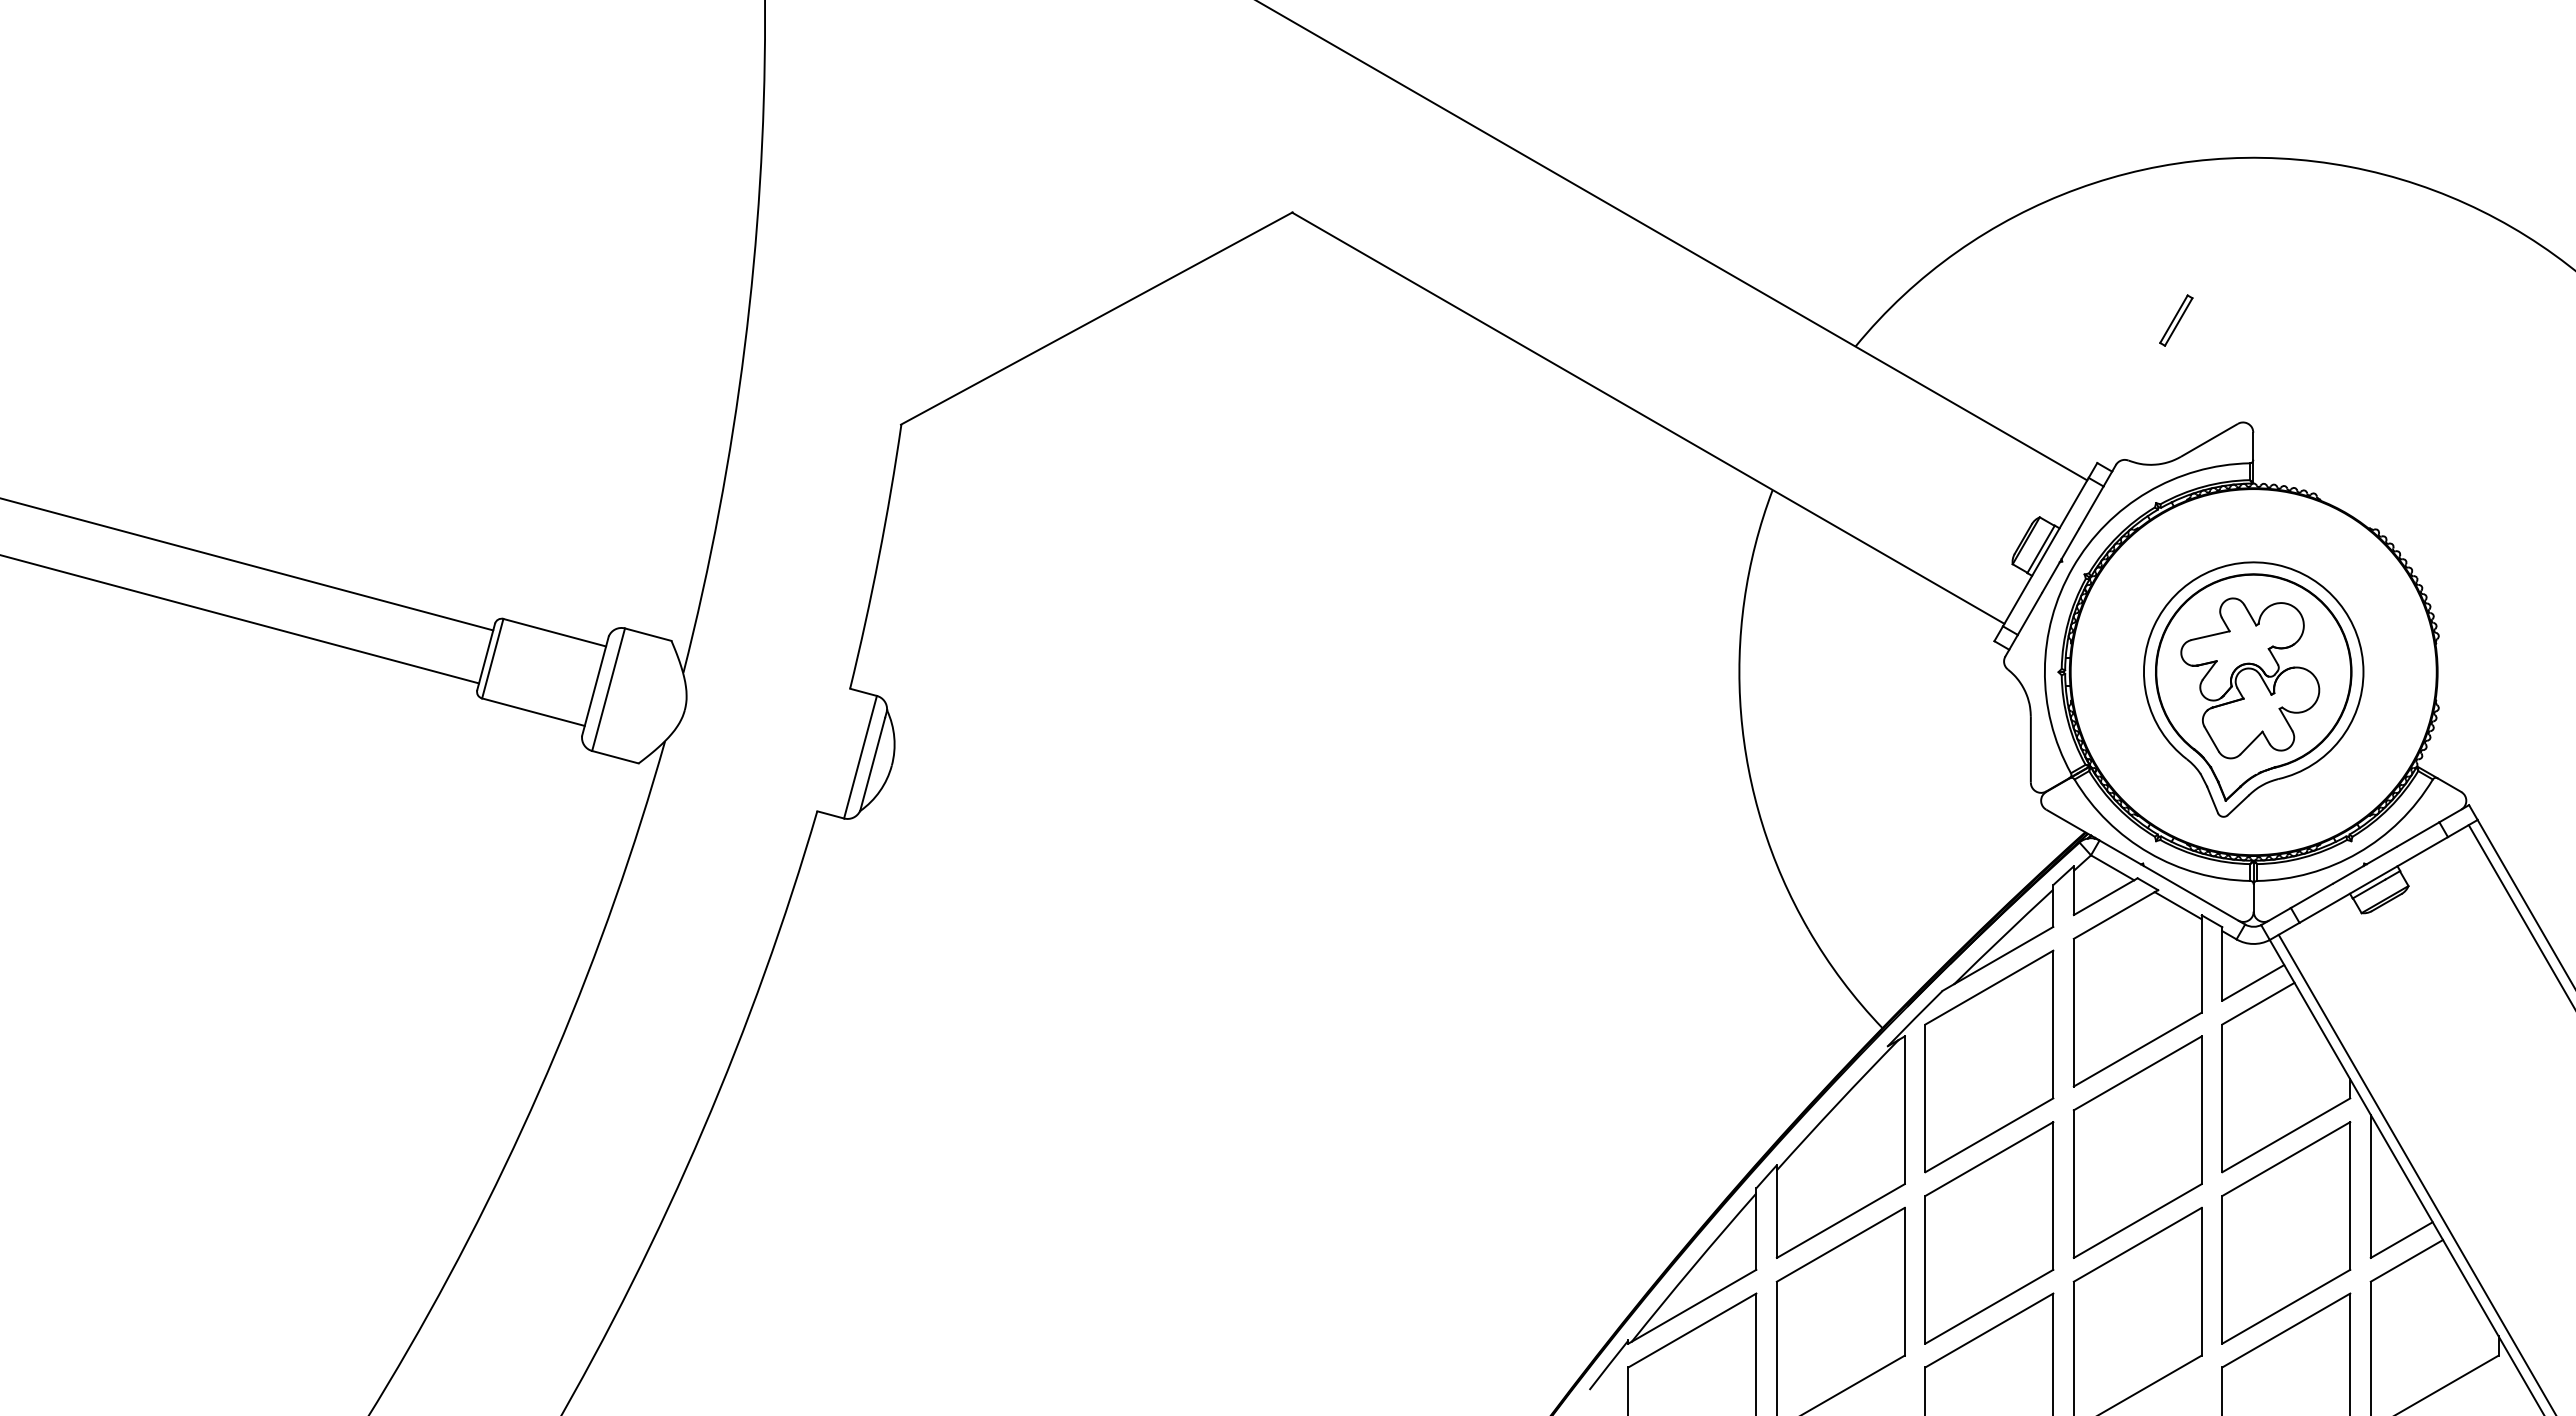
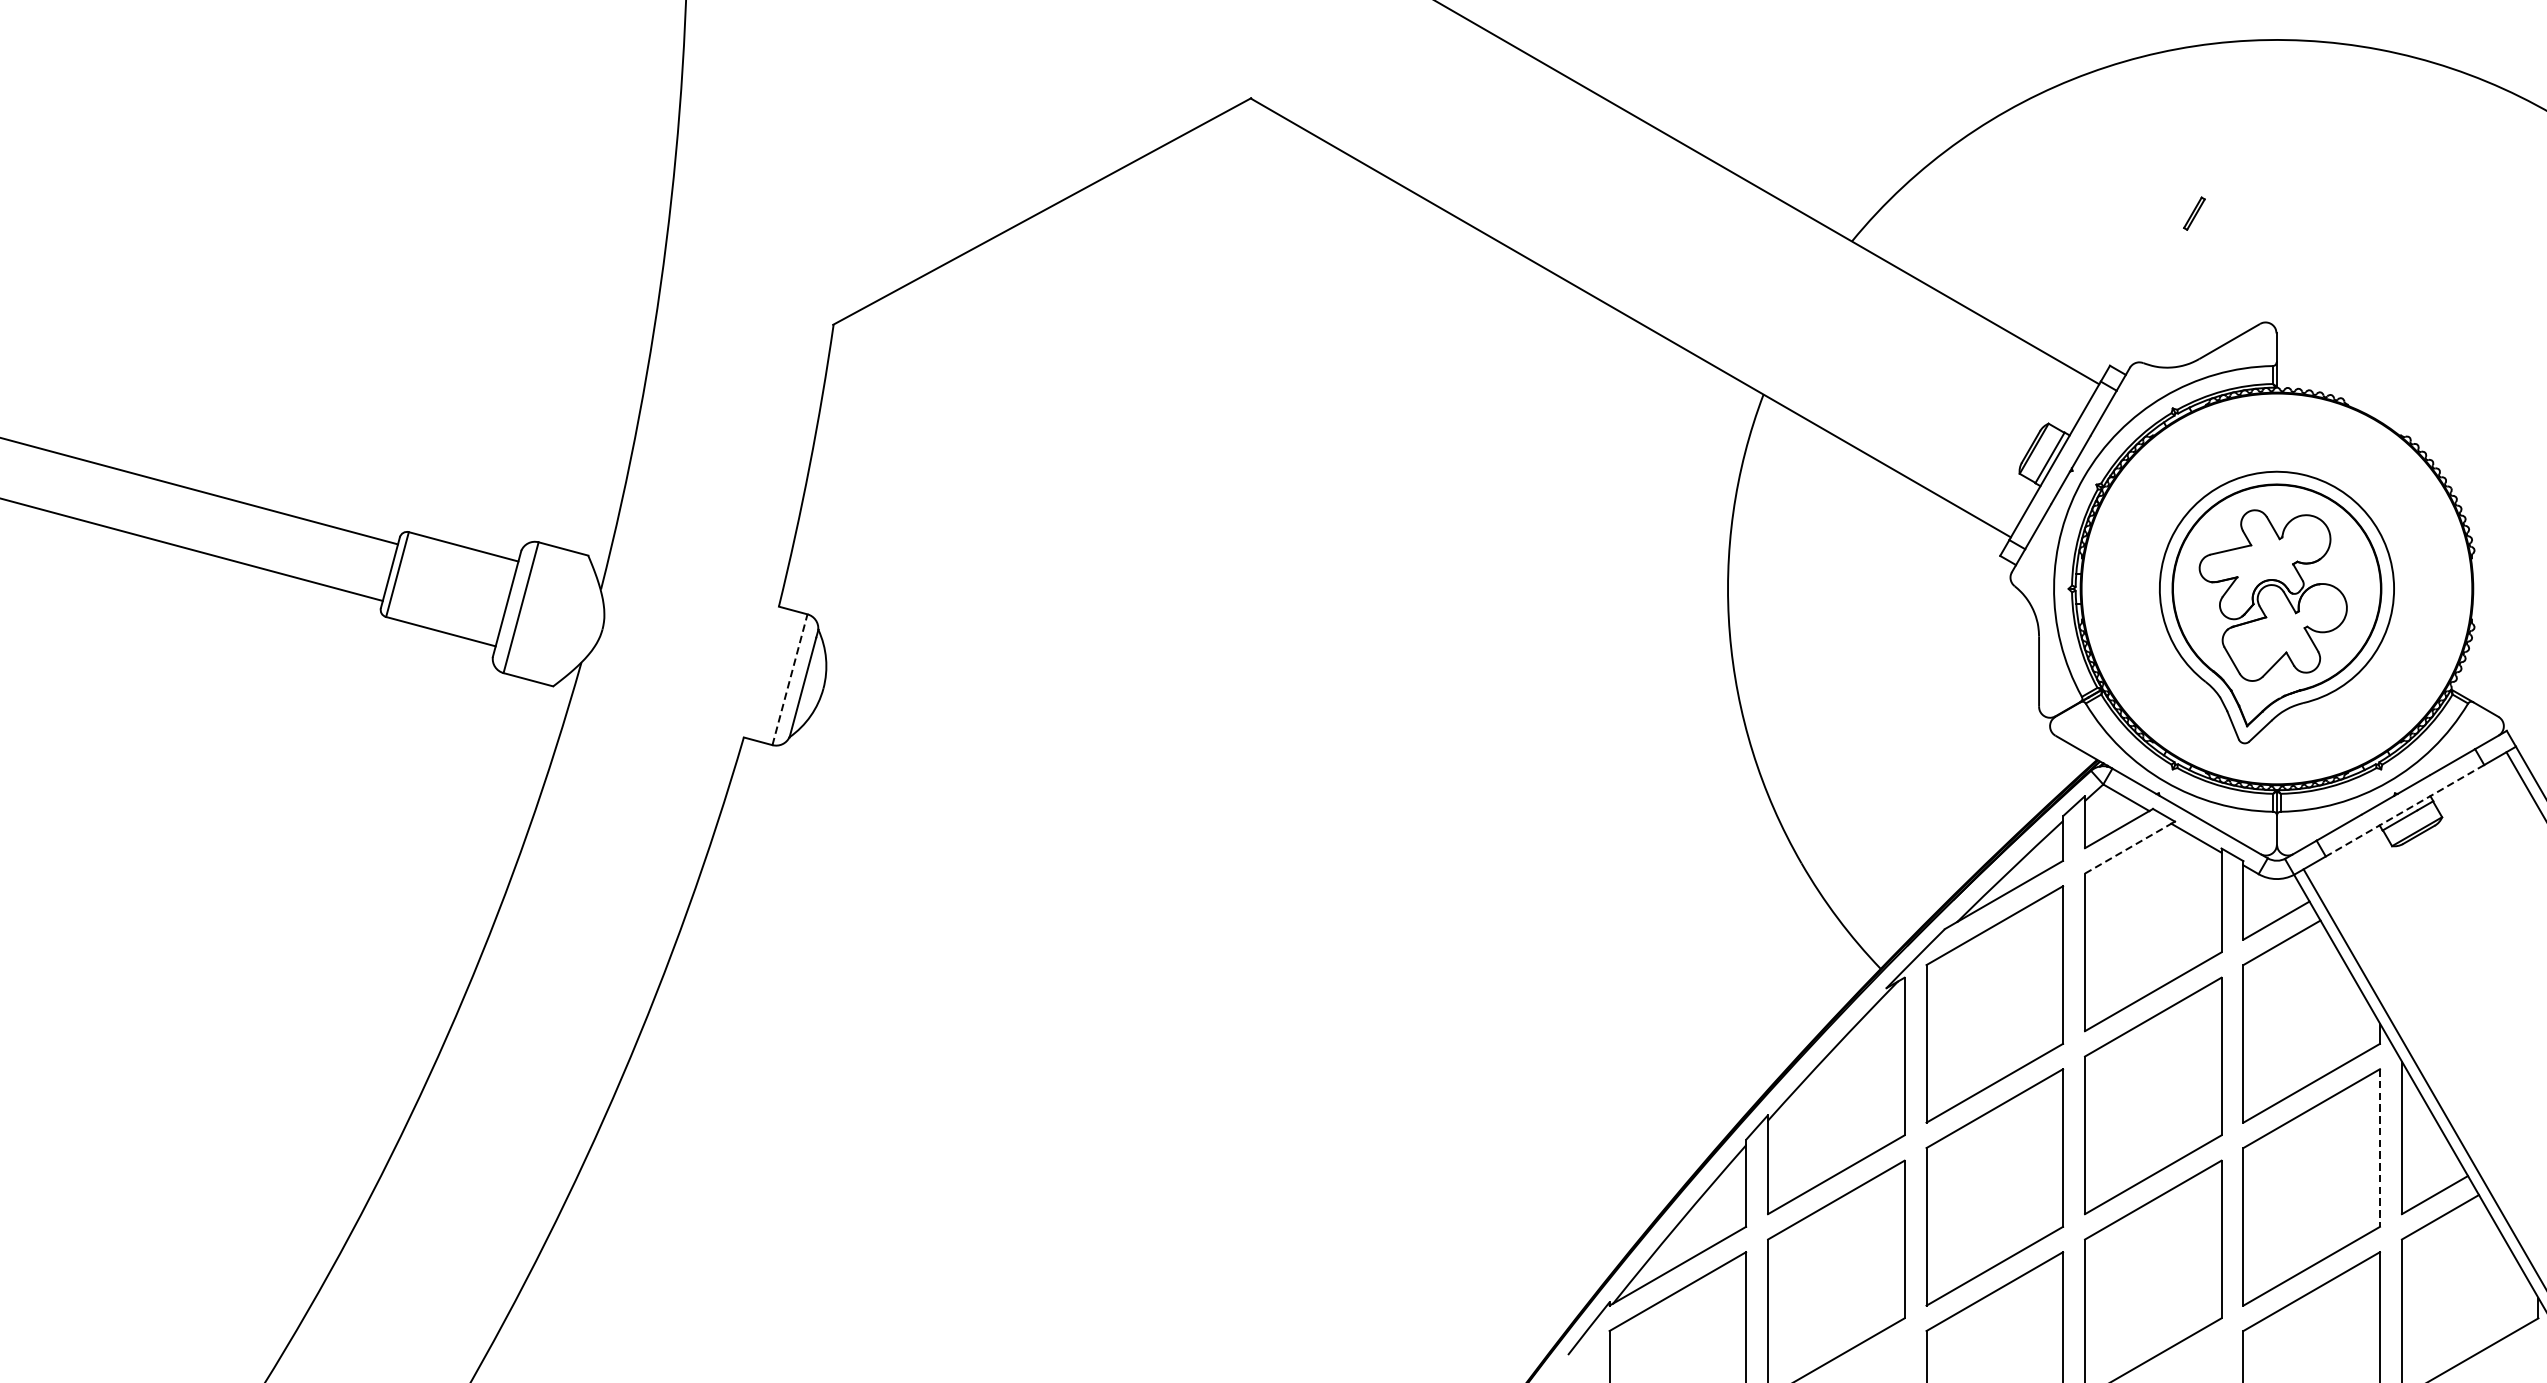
part: (2176, 320) -> (2194, 213), size x0.6
line: (860, 756) -> (789, 678), solid -> dashed
line: (2373, 879) -> (2404, 810), solid -> dashed
line: (2114, 915) -> (2128, 848), solid -> dashed
line: (2350, 1195) -> (2380, 1147), solid -> dashed

